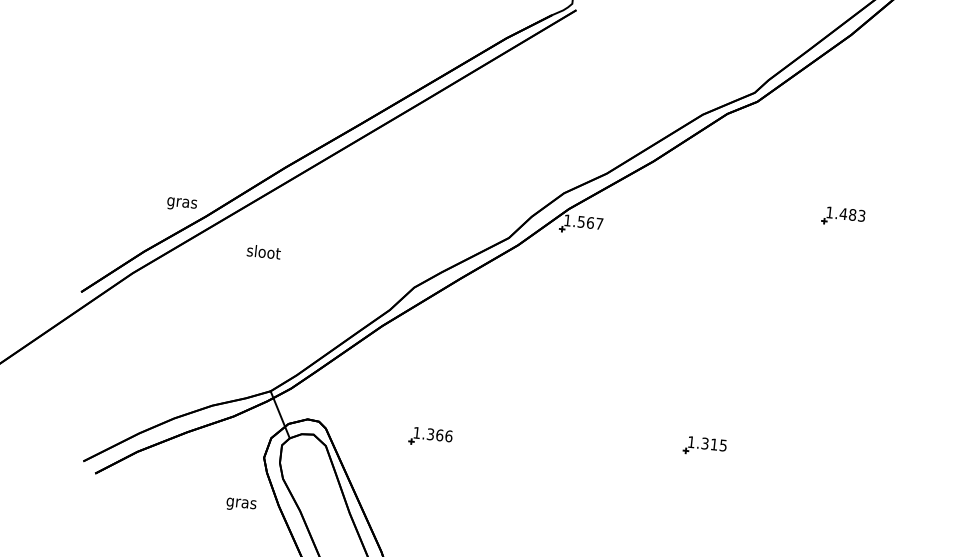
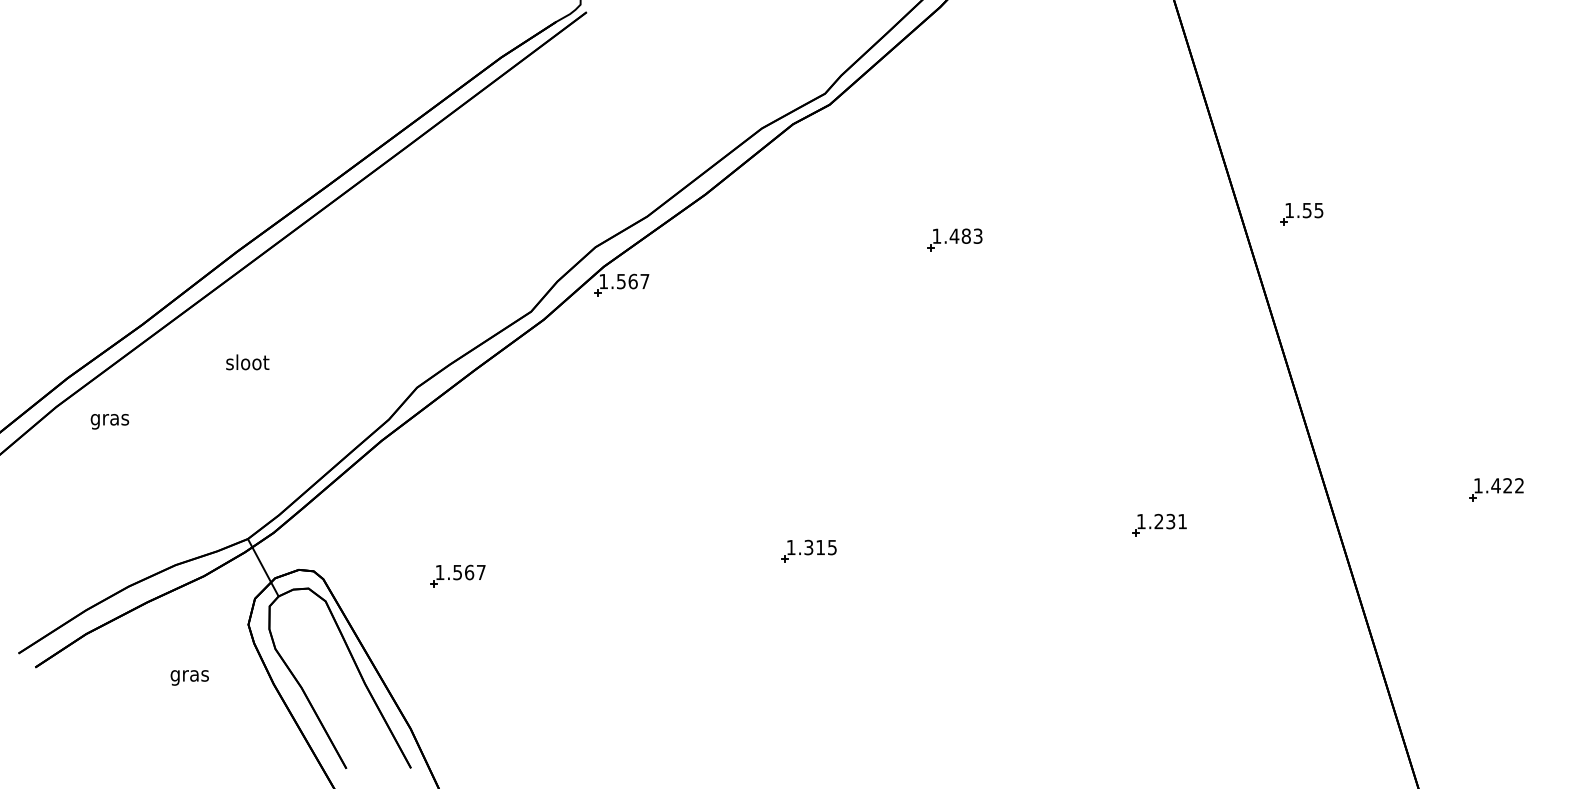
text: (181, 204) -> (109, 421), moved
text: (263, 252) -> (247, 362), moved
text: (439, 435) -> (469, 572), 1.366 -> 1.567
text: (241, 504) -> (189, 677), moved

